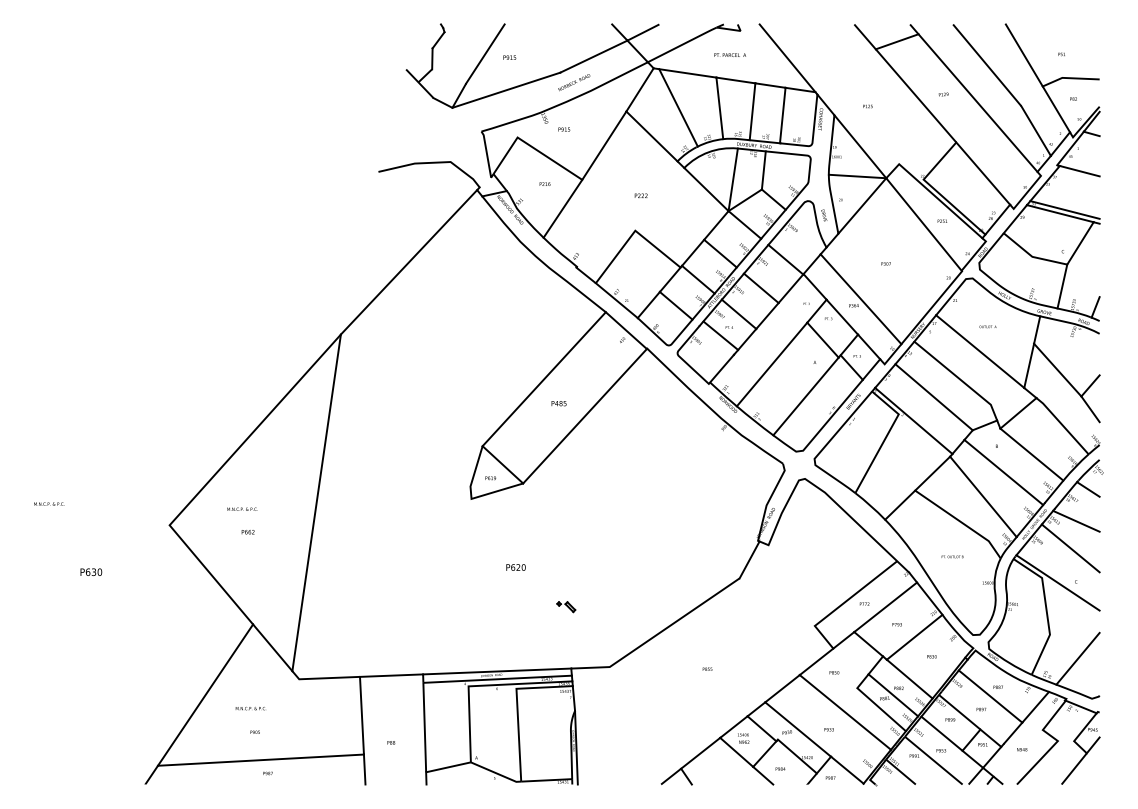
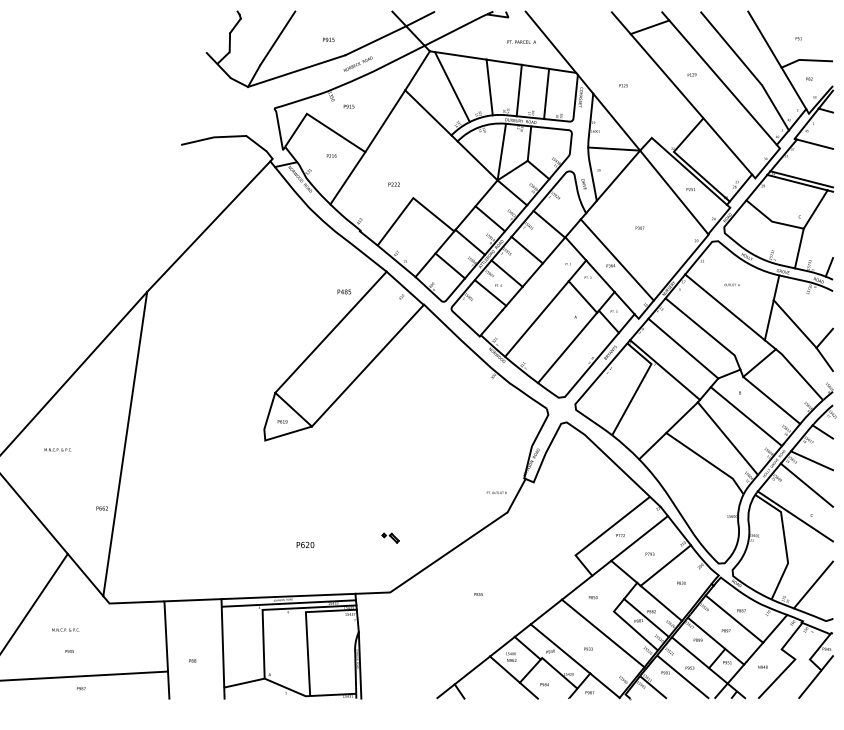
text: (729, 54) -> (521, 41), moved
text: (509, 57) -> (328, 39), moved
text: (640, 195) -> (393, 184), moved
text: (558, 403) -> (343, 291), moved
text: (247, 532) -> (101, 508), moved
text: (952, 556) -> (496, 492), moved
text: (515, 567) -> (305, 544), moved
part: (566, 607) -> (390, 538), moved

